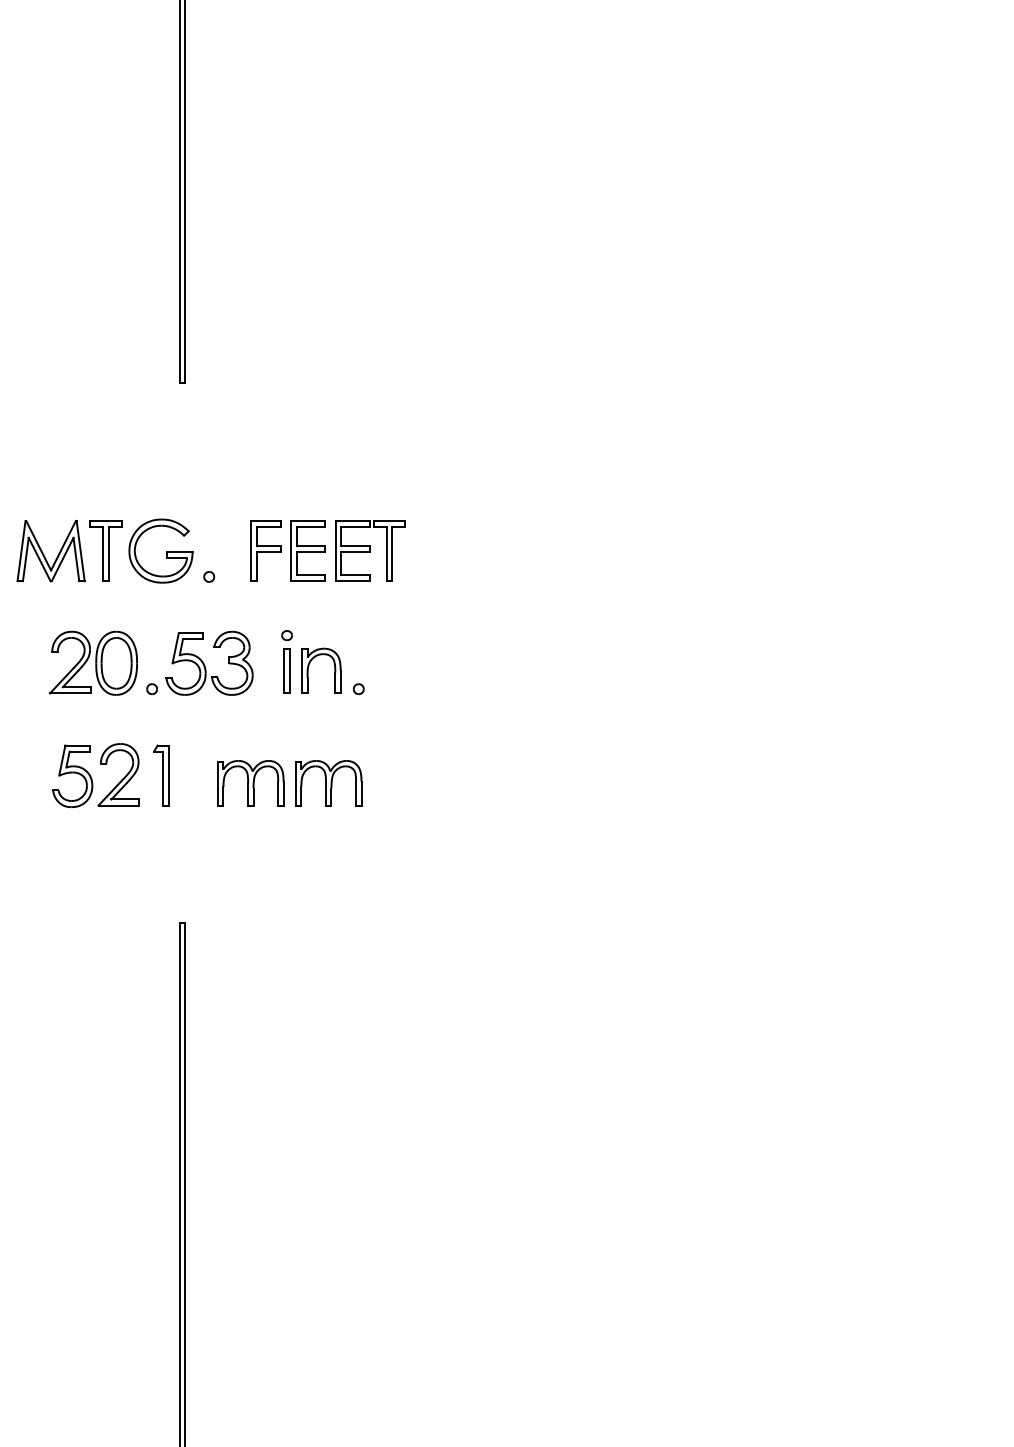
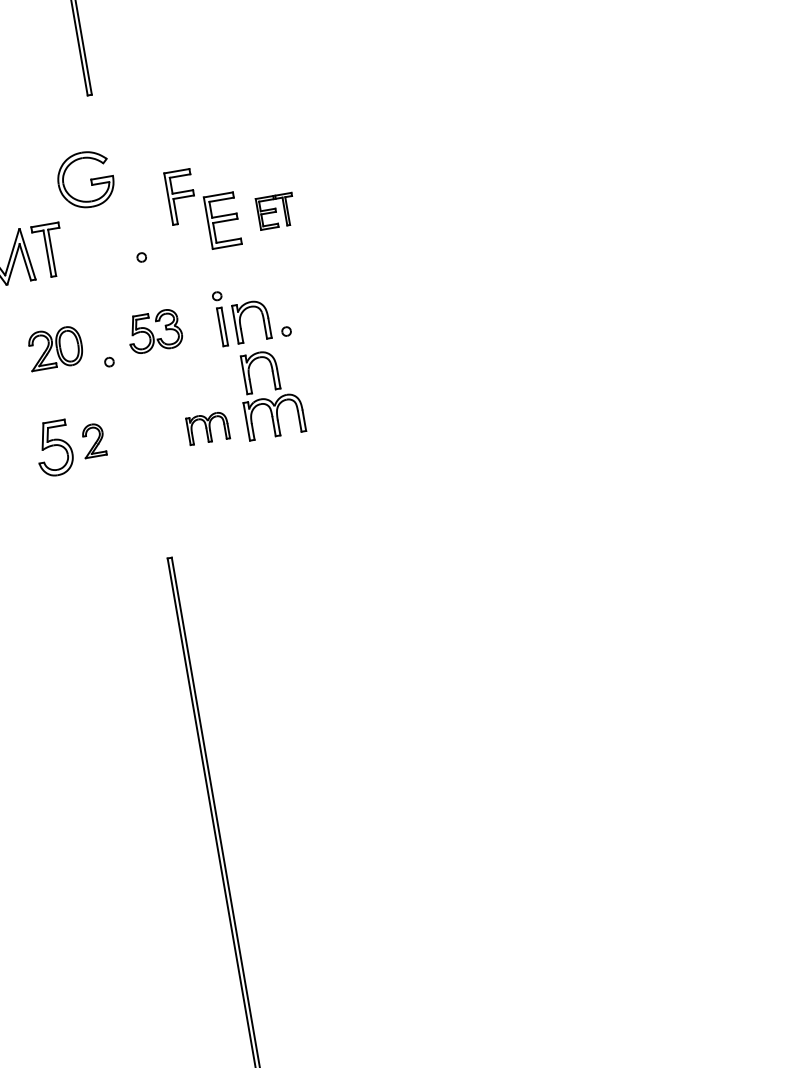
part: (265, 550) -> (180, 196), moved
part: (370, 550) -> (276, 210), size x0.6
part: (166, 551) -> (90, 179), moved
part: (93, 662) -> (55, 347), size x0.7
part: (209, 662) -> (154, 330), size x0.7
part: (309, 725) -> (249, 369), added
part: (118, 774) -> (93, 440), size x0.6
part: (161, 775) -> (130, 434), removed
part: (250, 783) -> (207, 428), size x0.7

